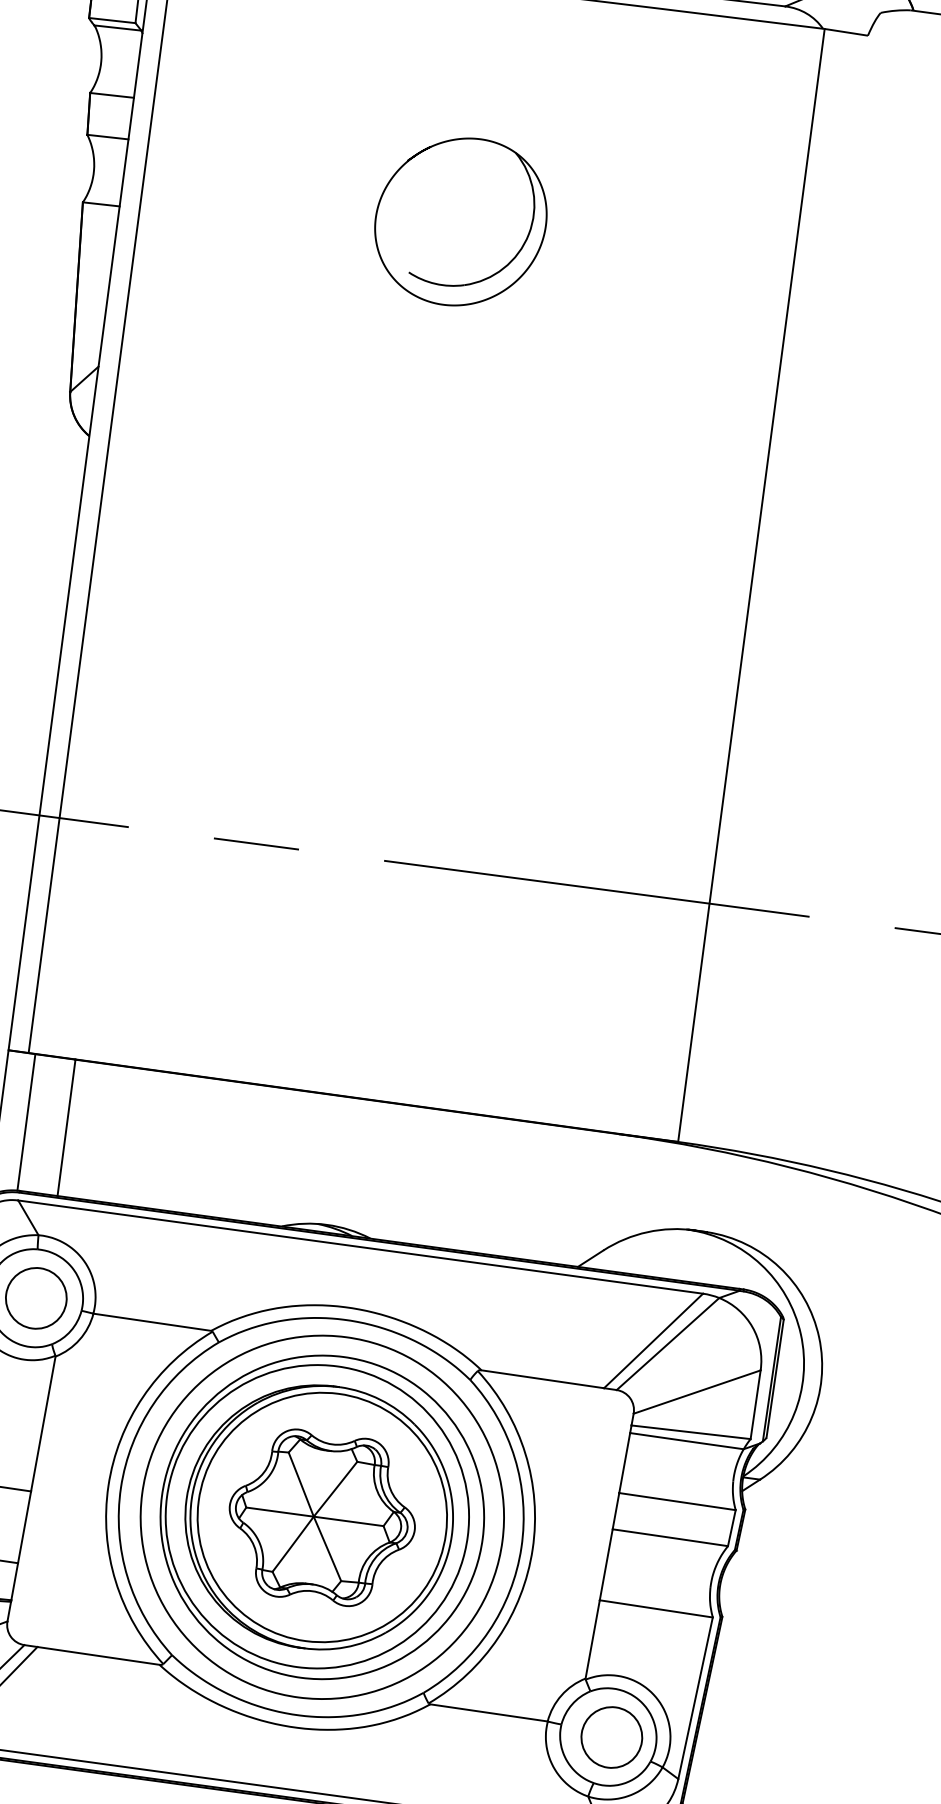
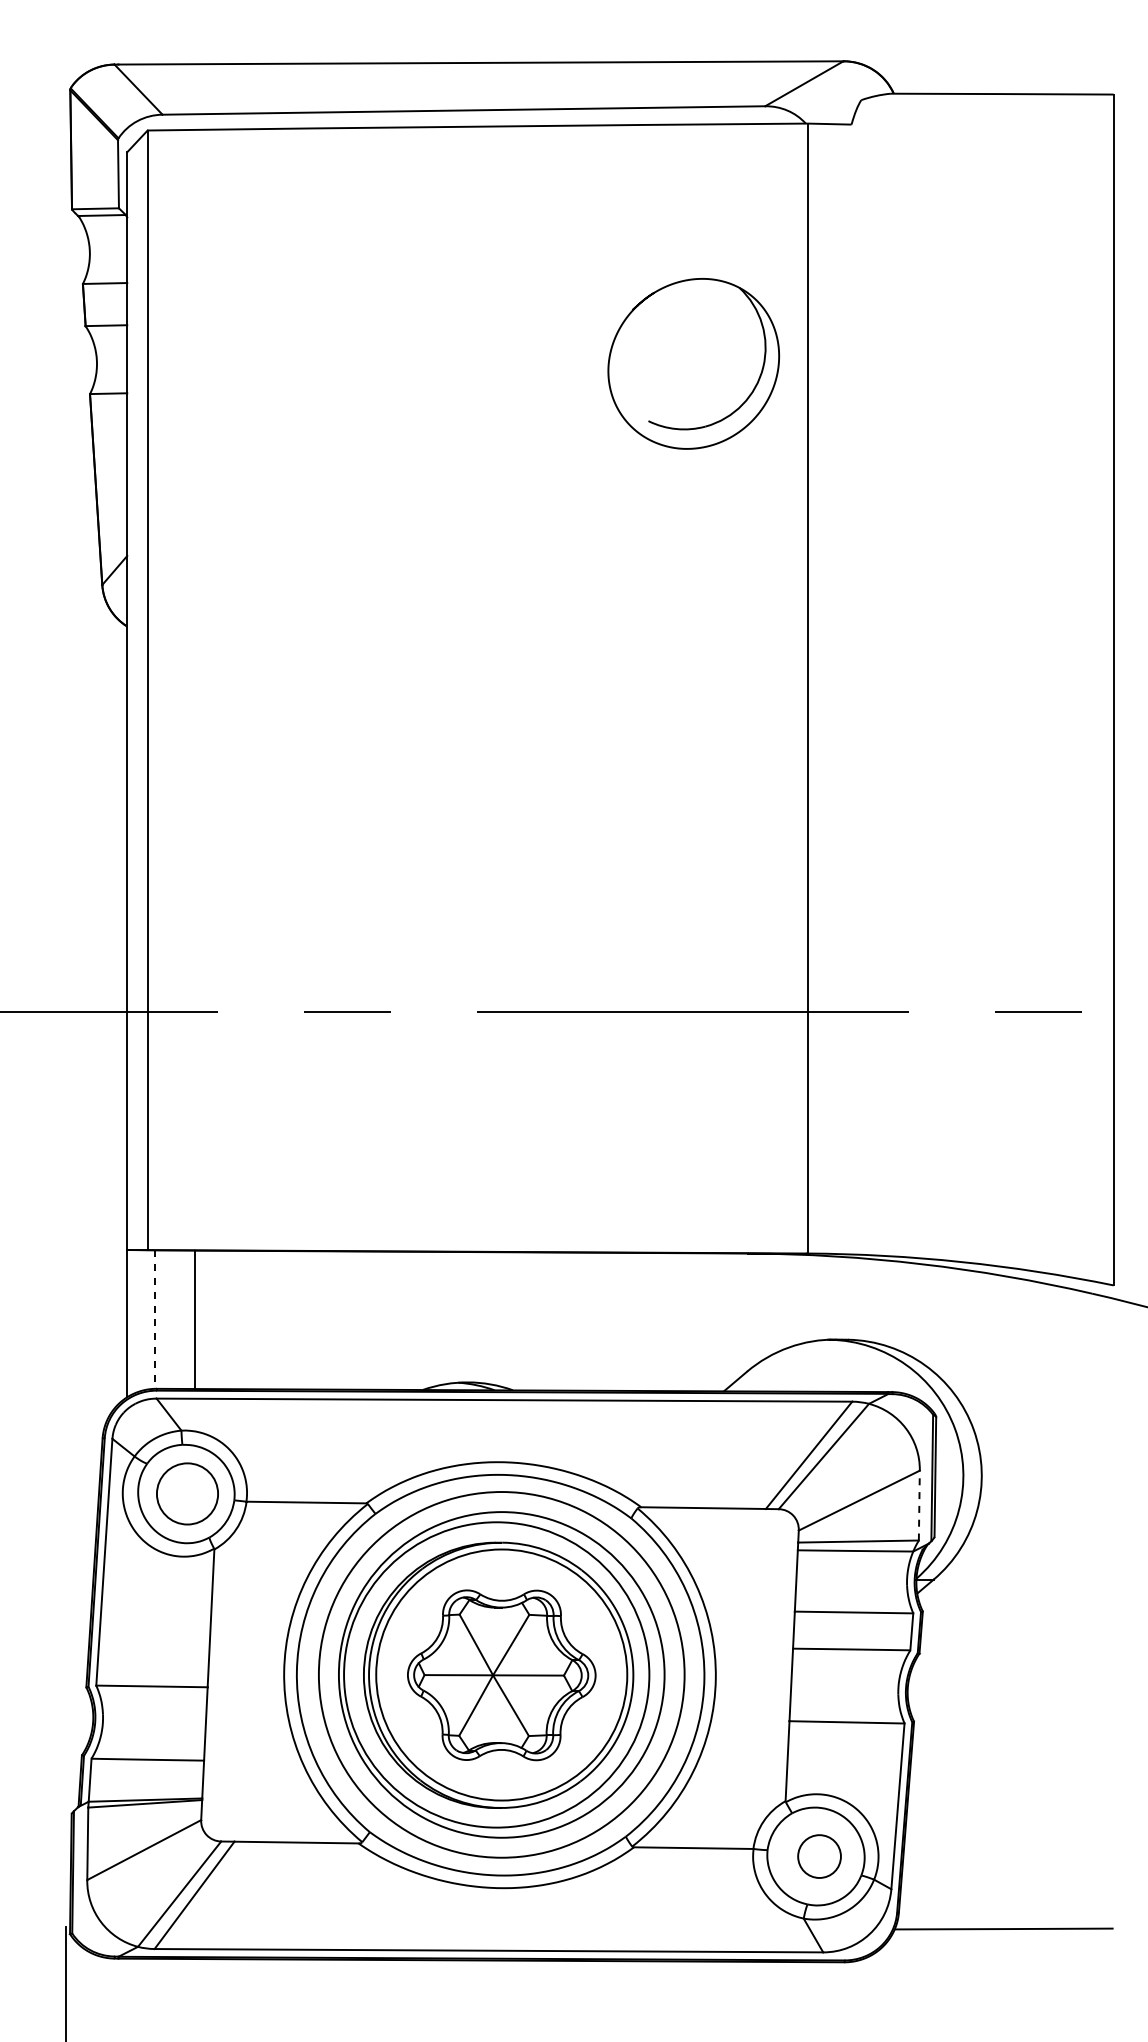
part: (460, 221) -> (693, 363), moved
line: (26, 1123) -> (154, 1320), solid -> dashed
line: (755, 1404) -> (919, 1505), solid -> dashed
circle: (611, 1737) -> (819, 1856), size x0.7

